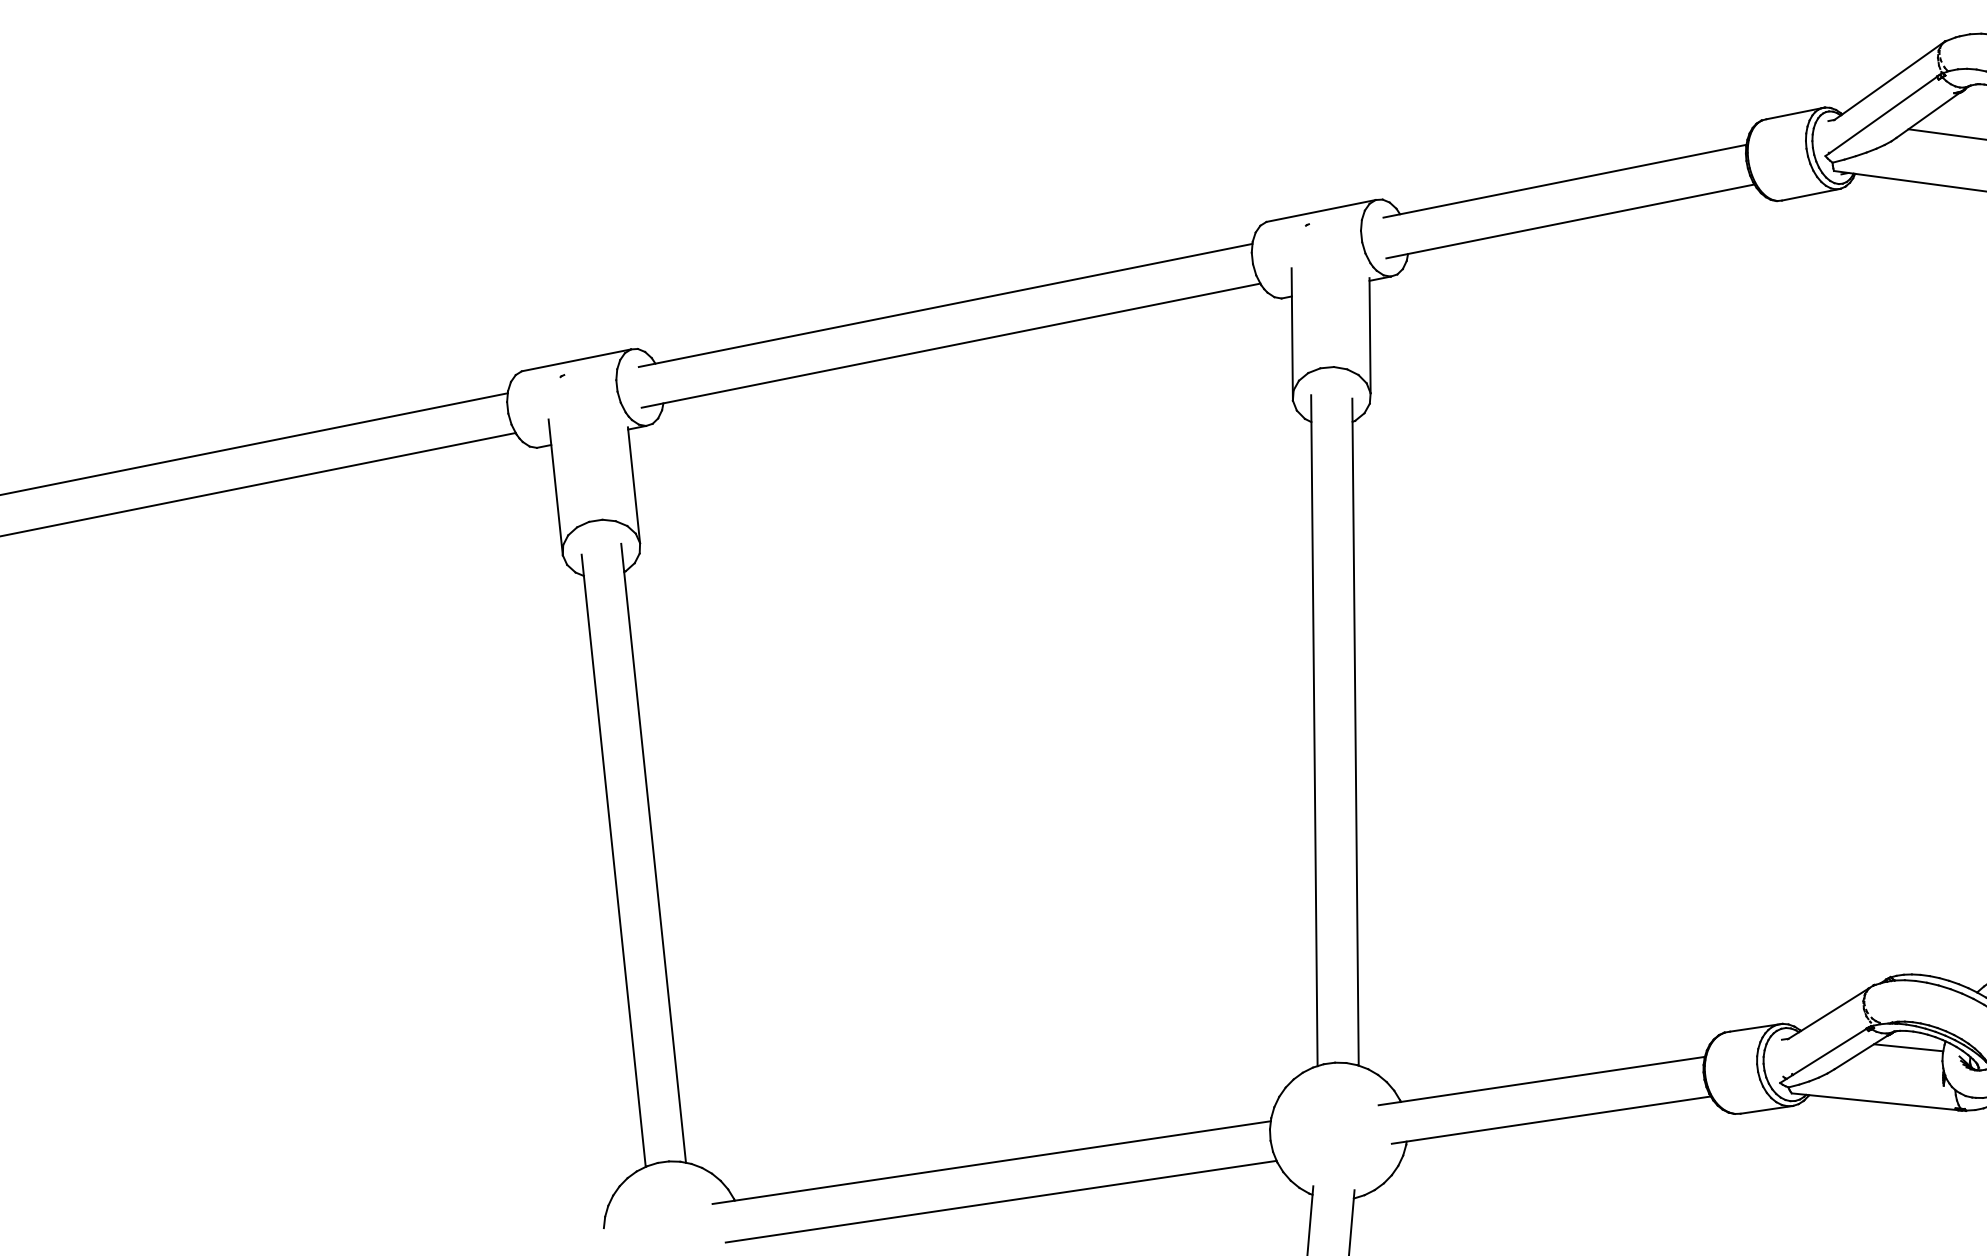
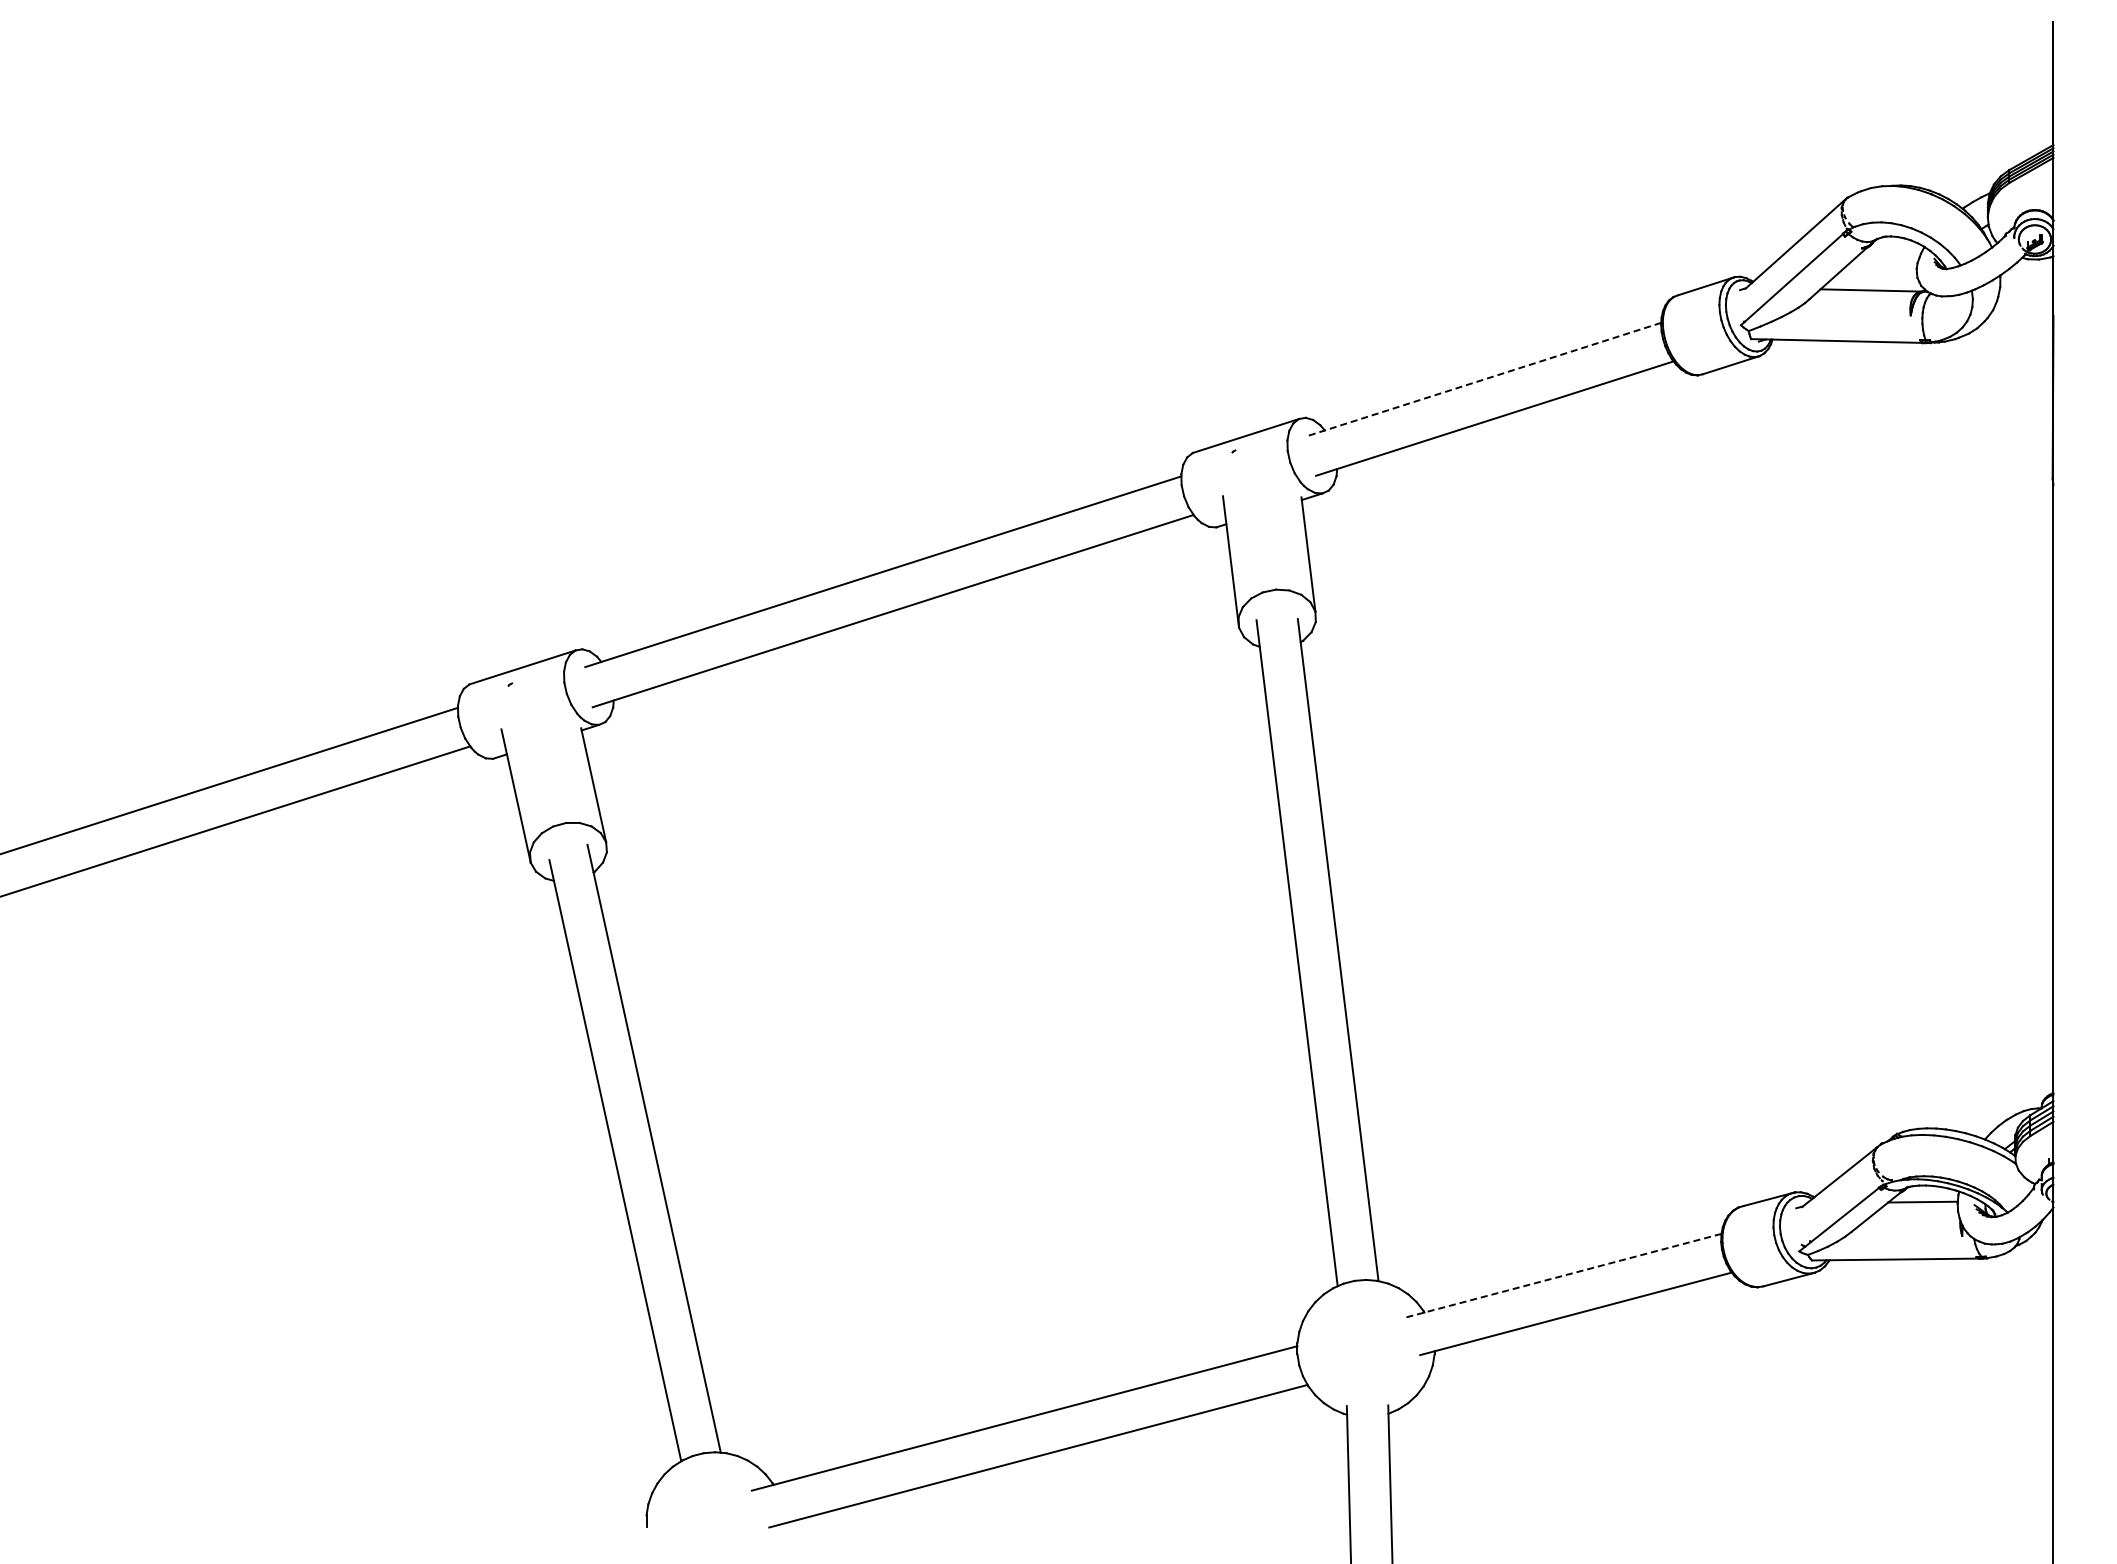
line: (1564, 181) -> (1484, 379), solid -> dashed
line: (1542, 1081) -> (1562, 1276), solid -> dashed

